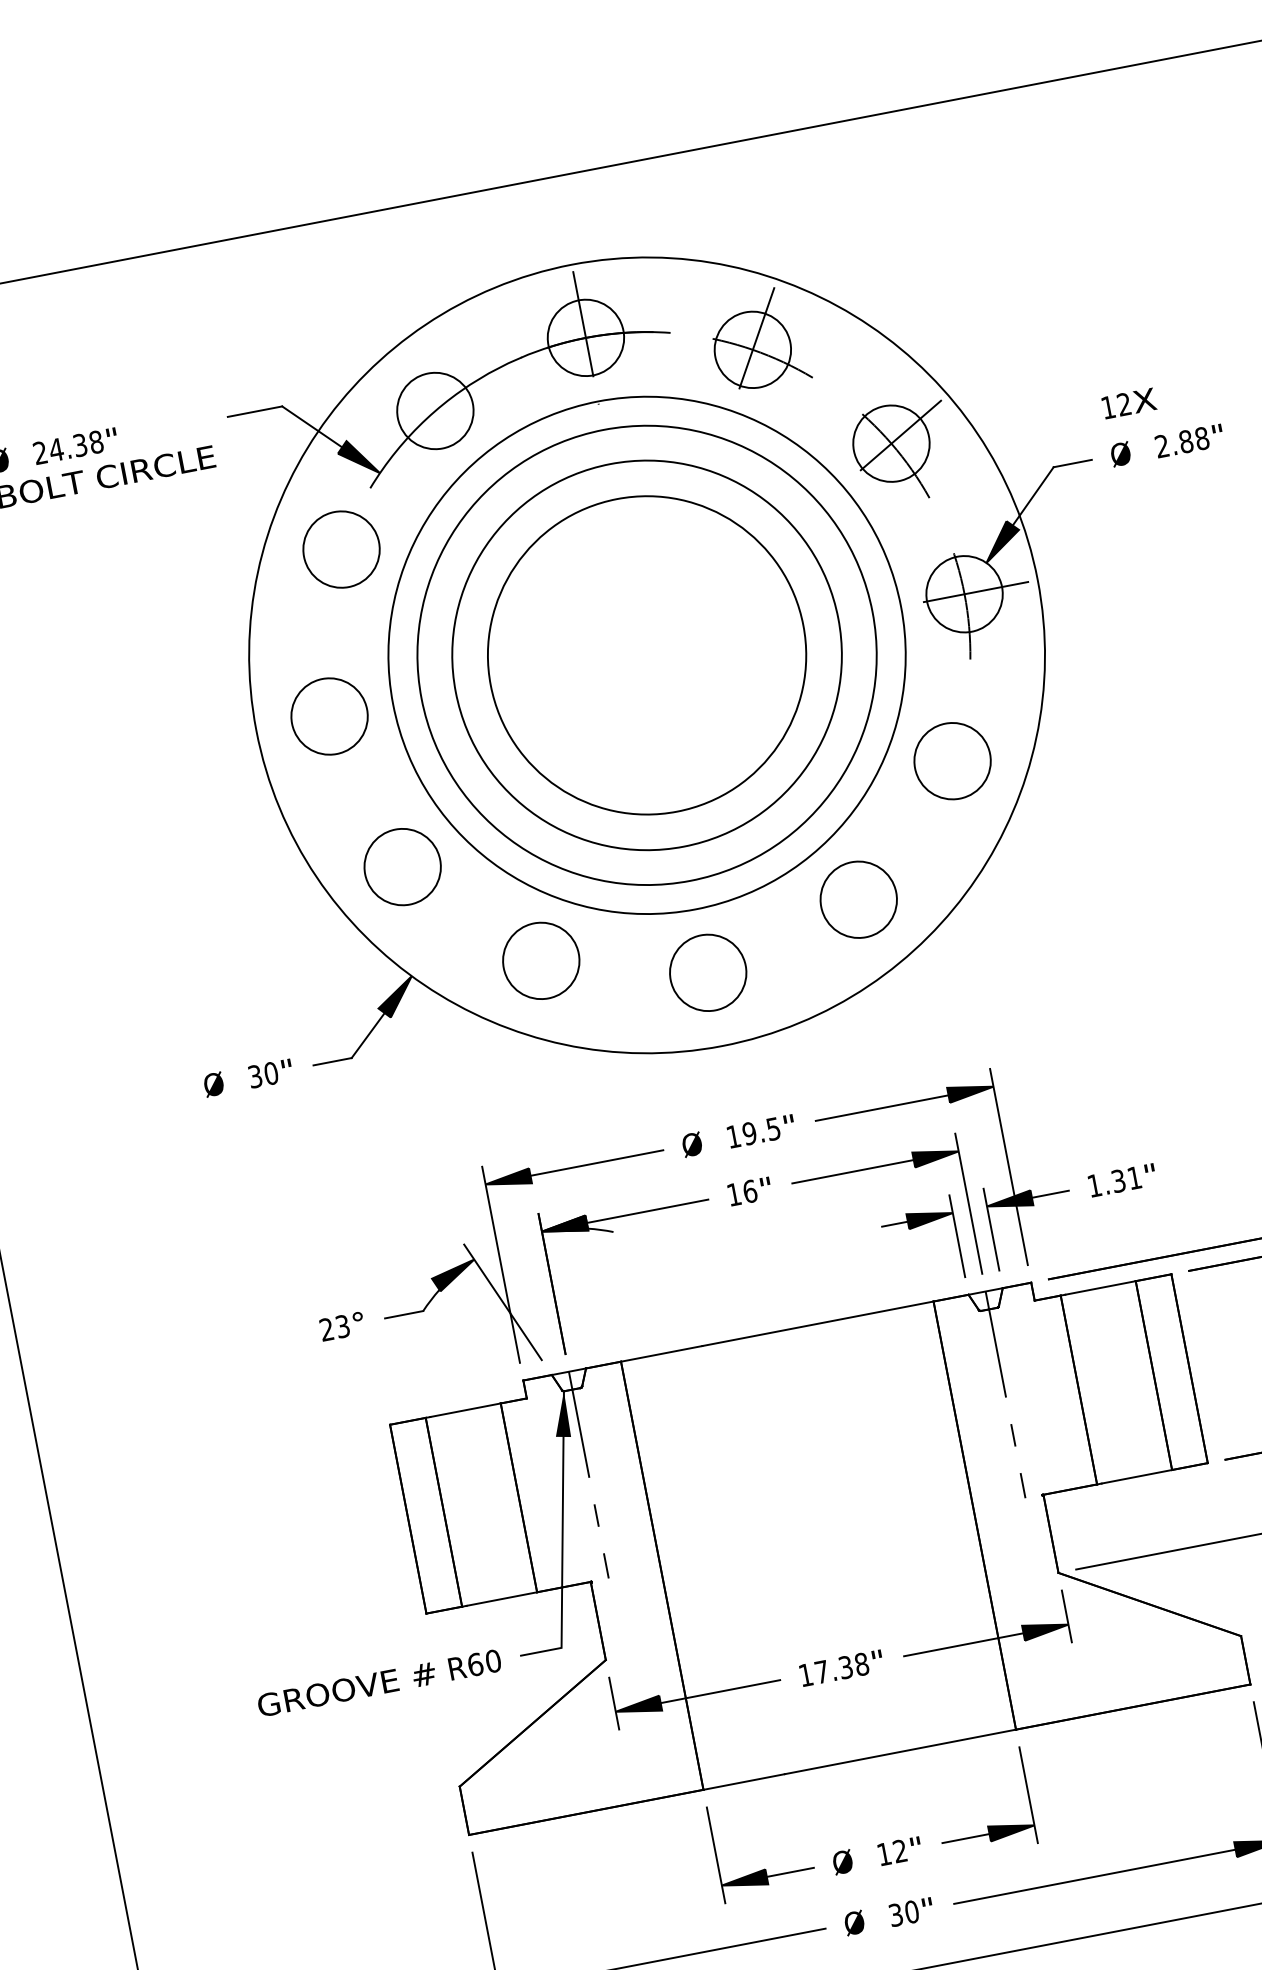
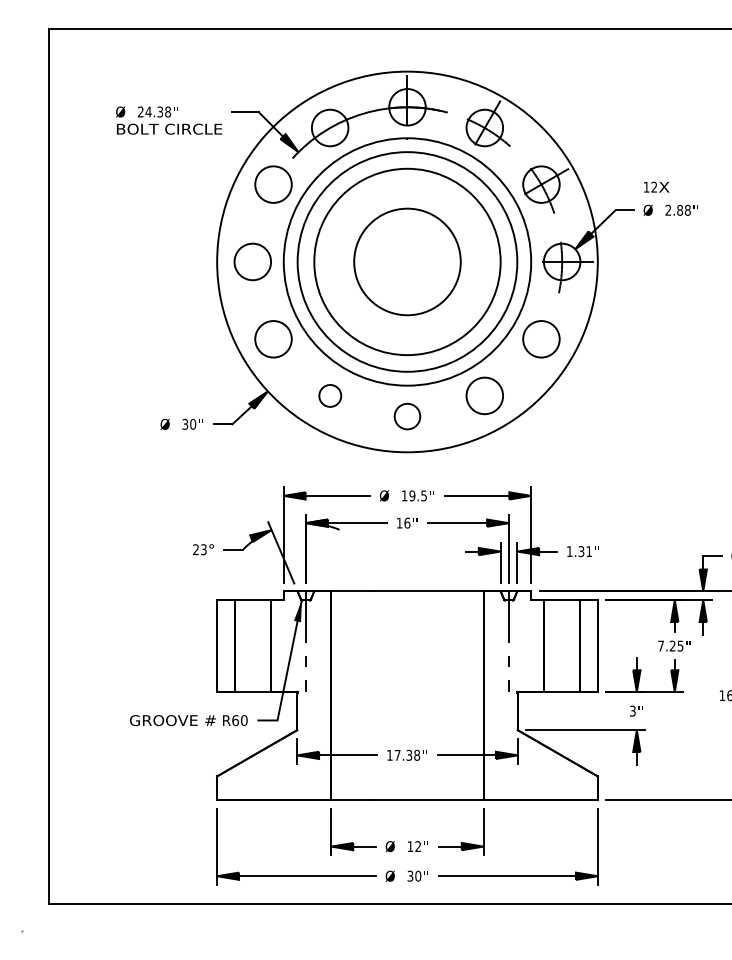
circle: (646, 654) -> (407, 261), size x0.7
circle: (541, 959) -> (330, 395), size x0.6
circle: (708, 972) -> (407, 416), size x0.7

